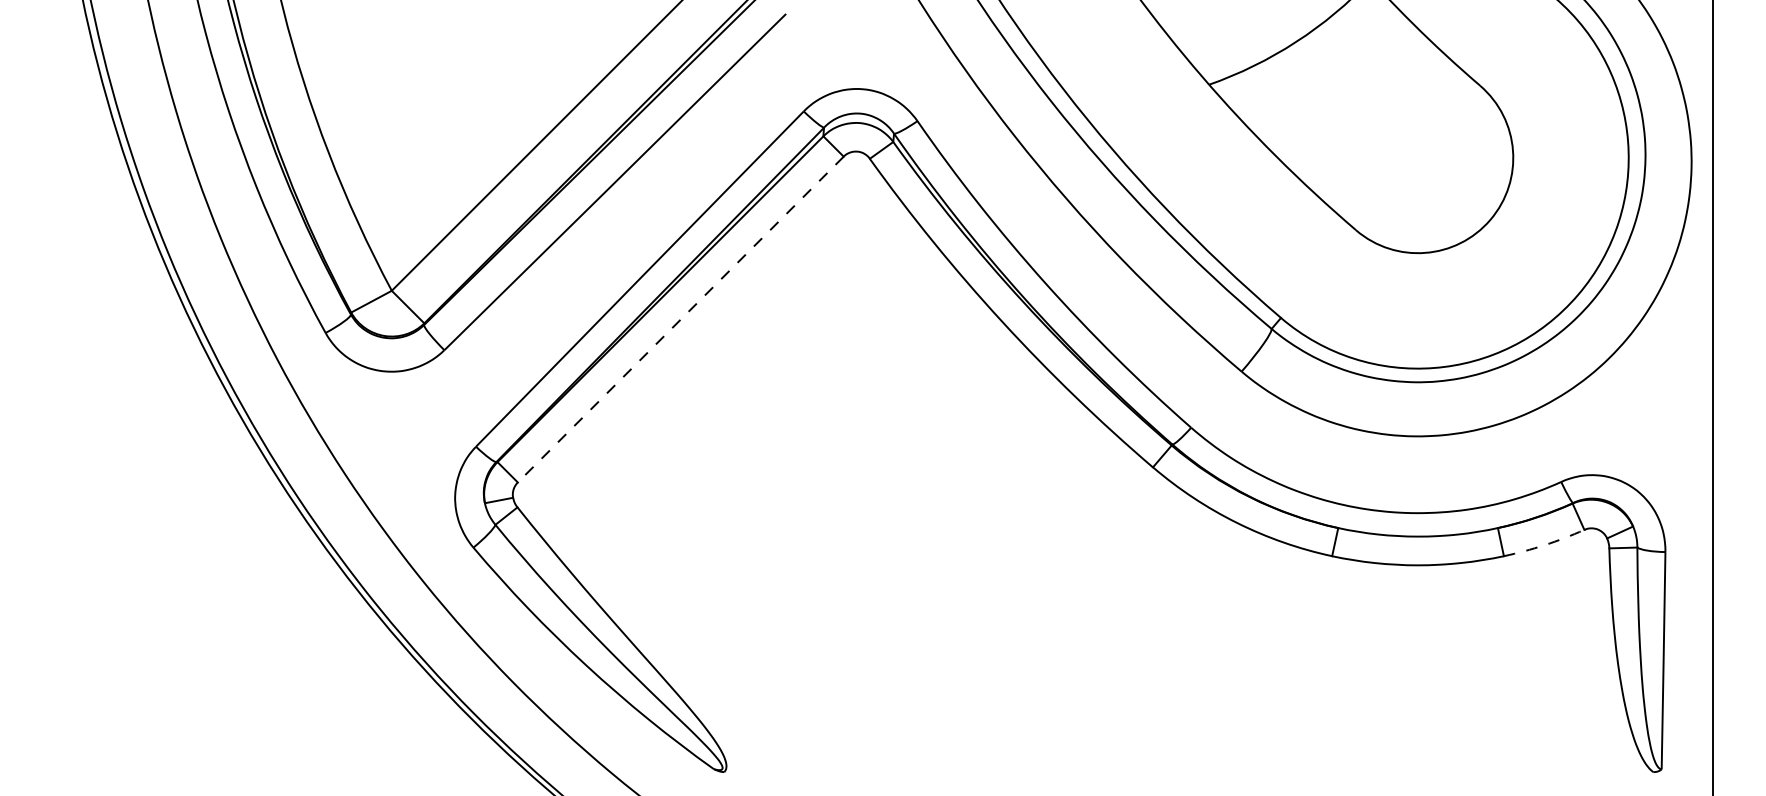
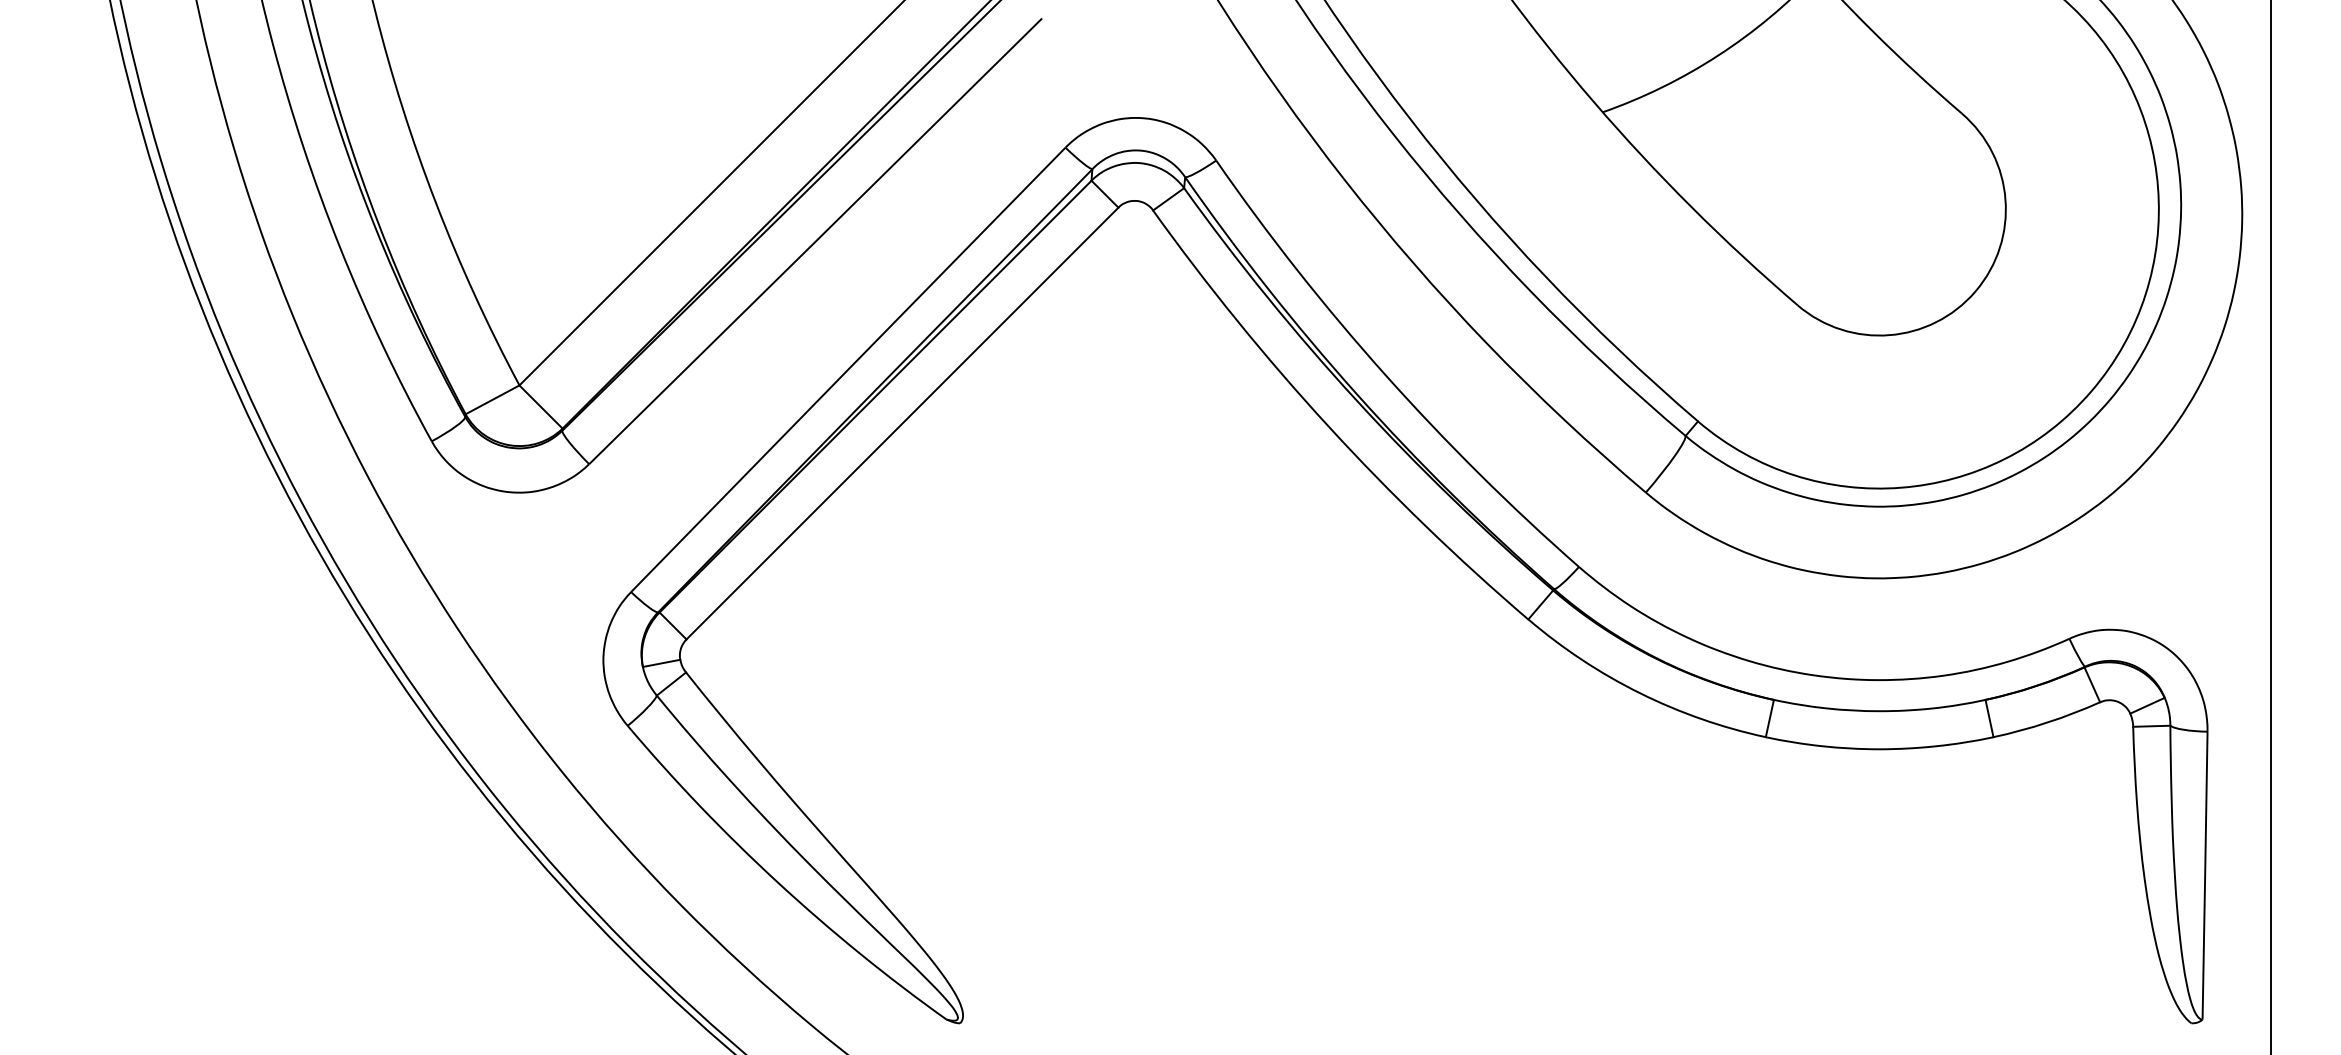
line: (680, 319) -> (902, 423), dashed -> solid
arc: (1544, 545) -> (2047, 722), dashed -> solid

